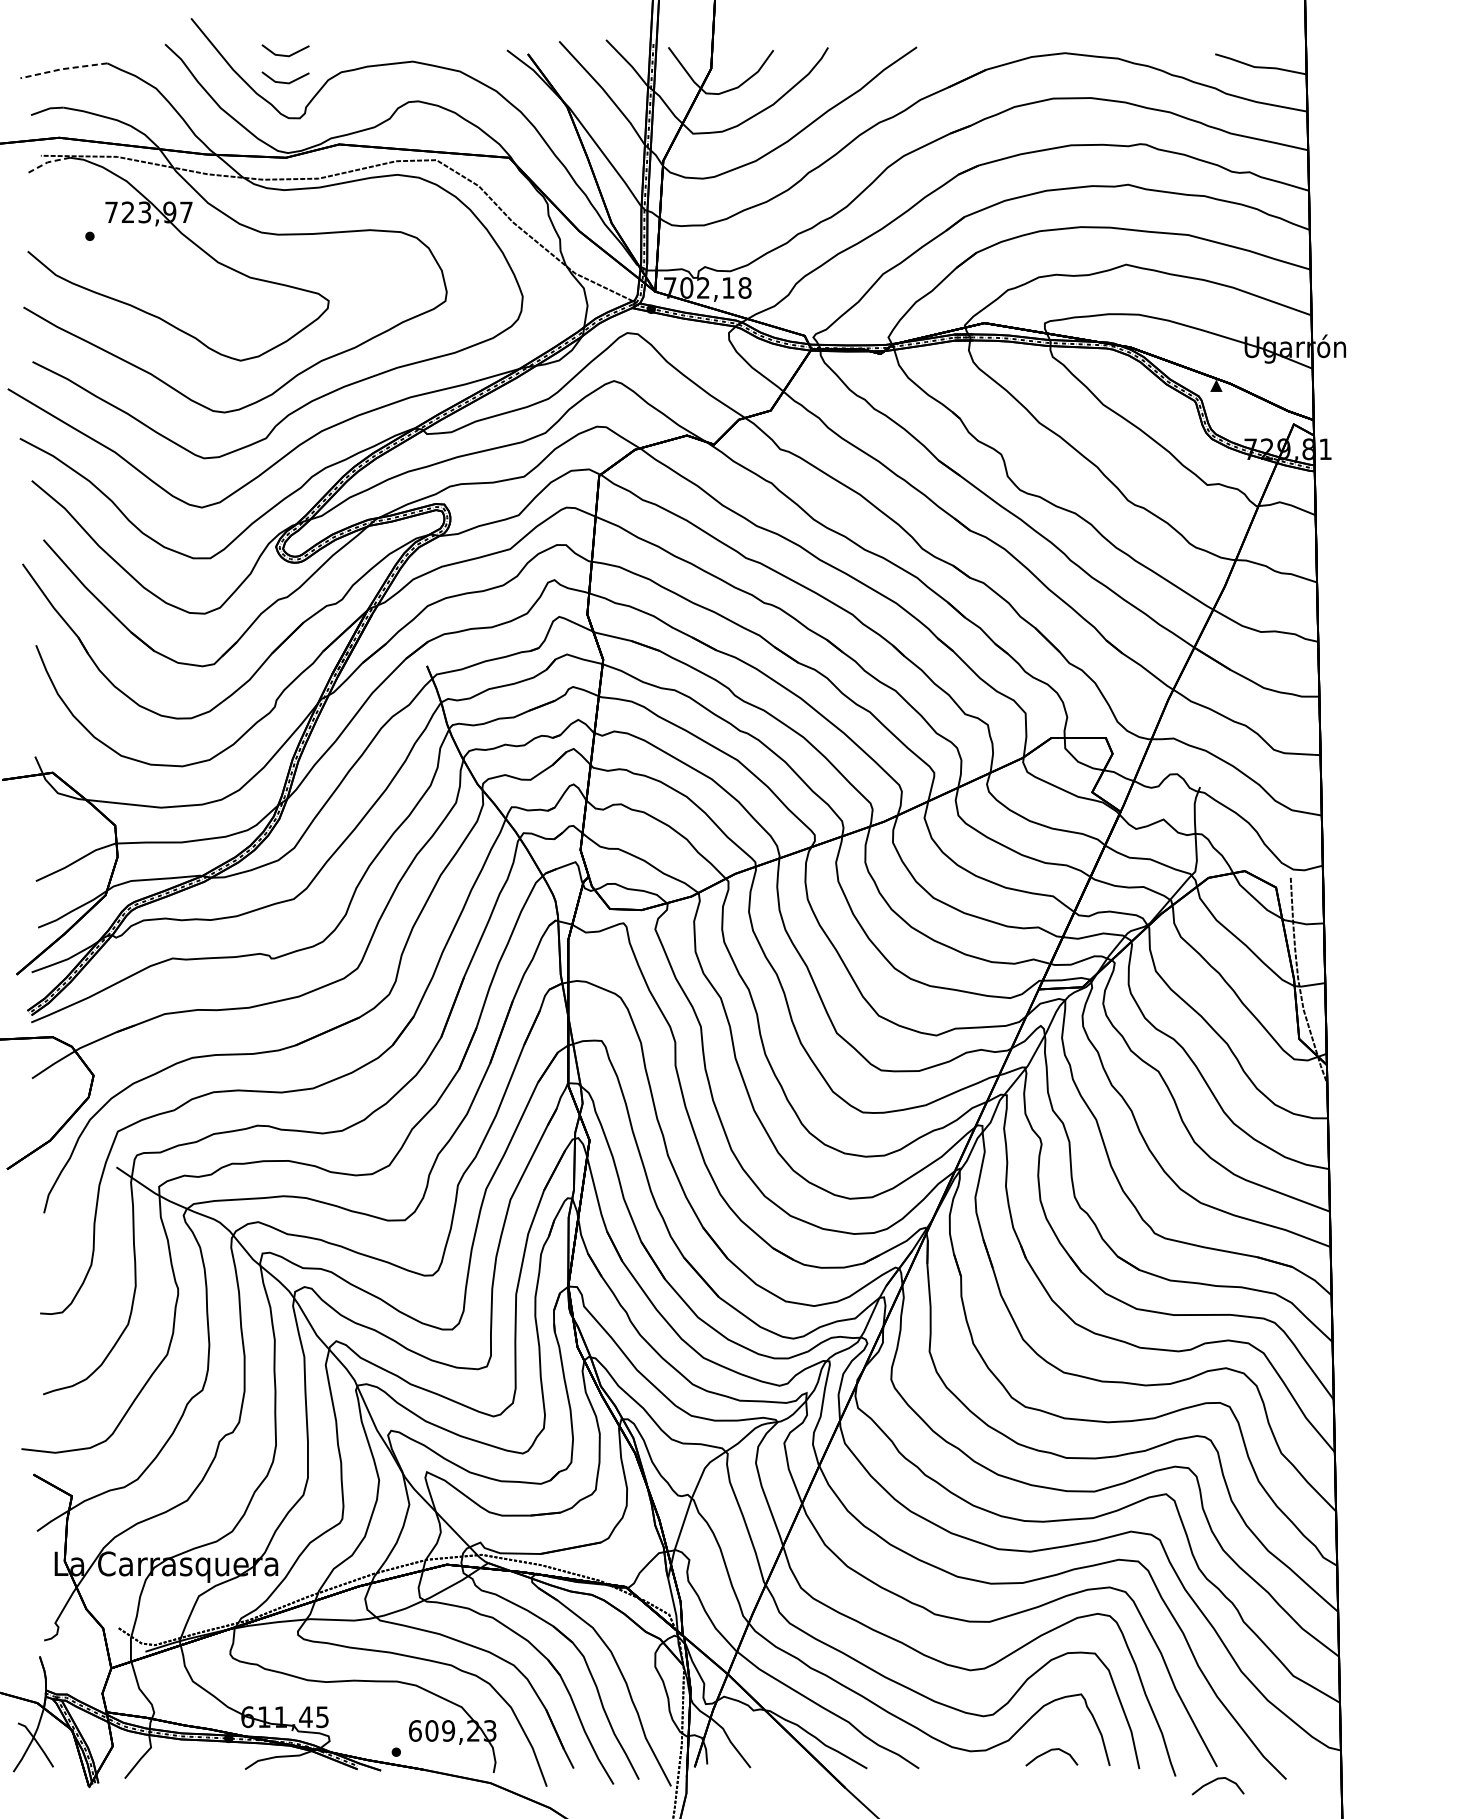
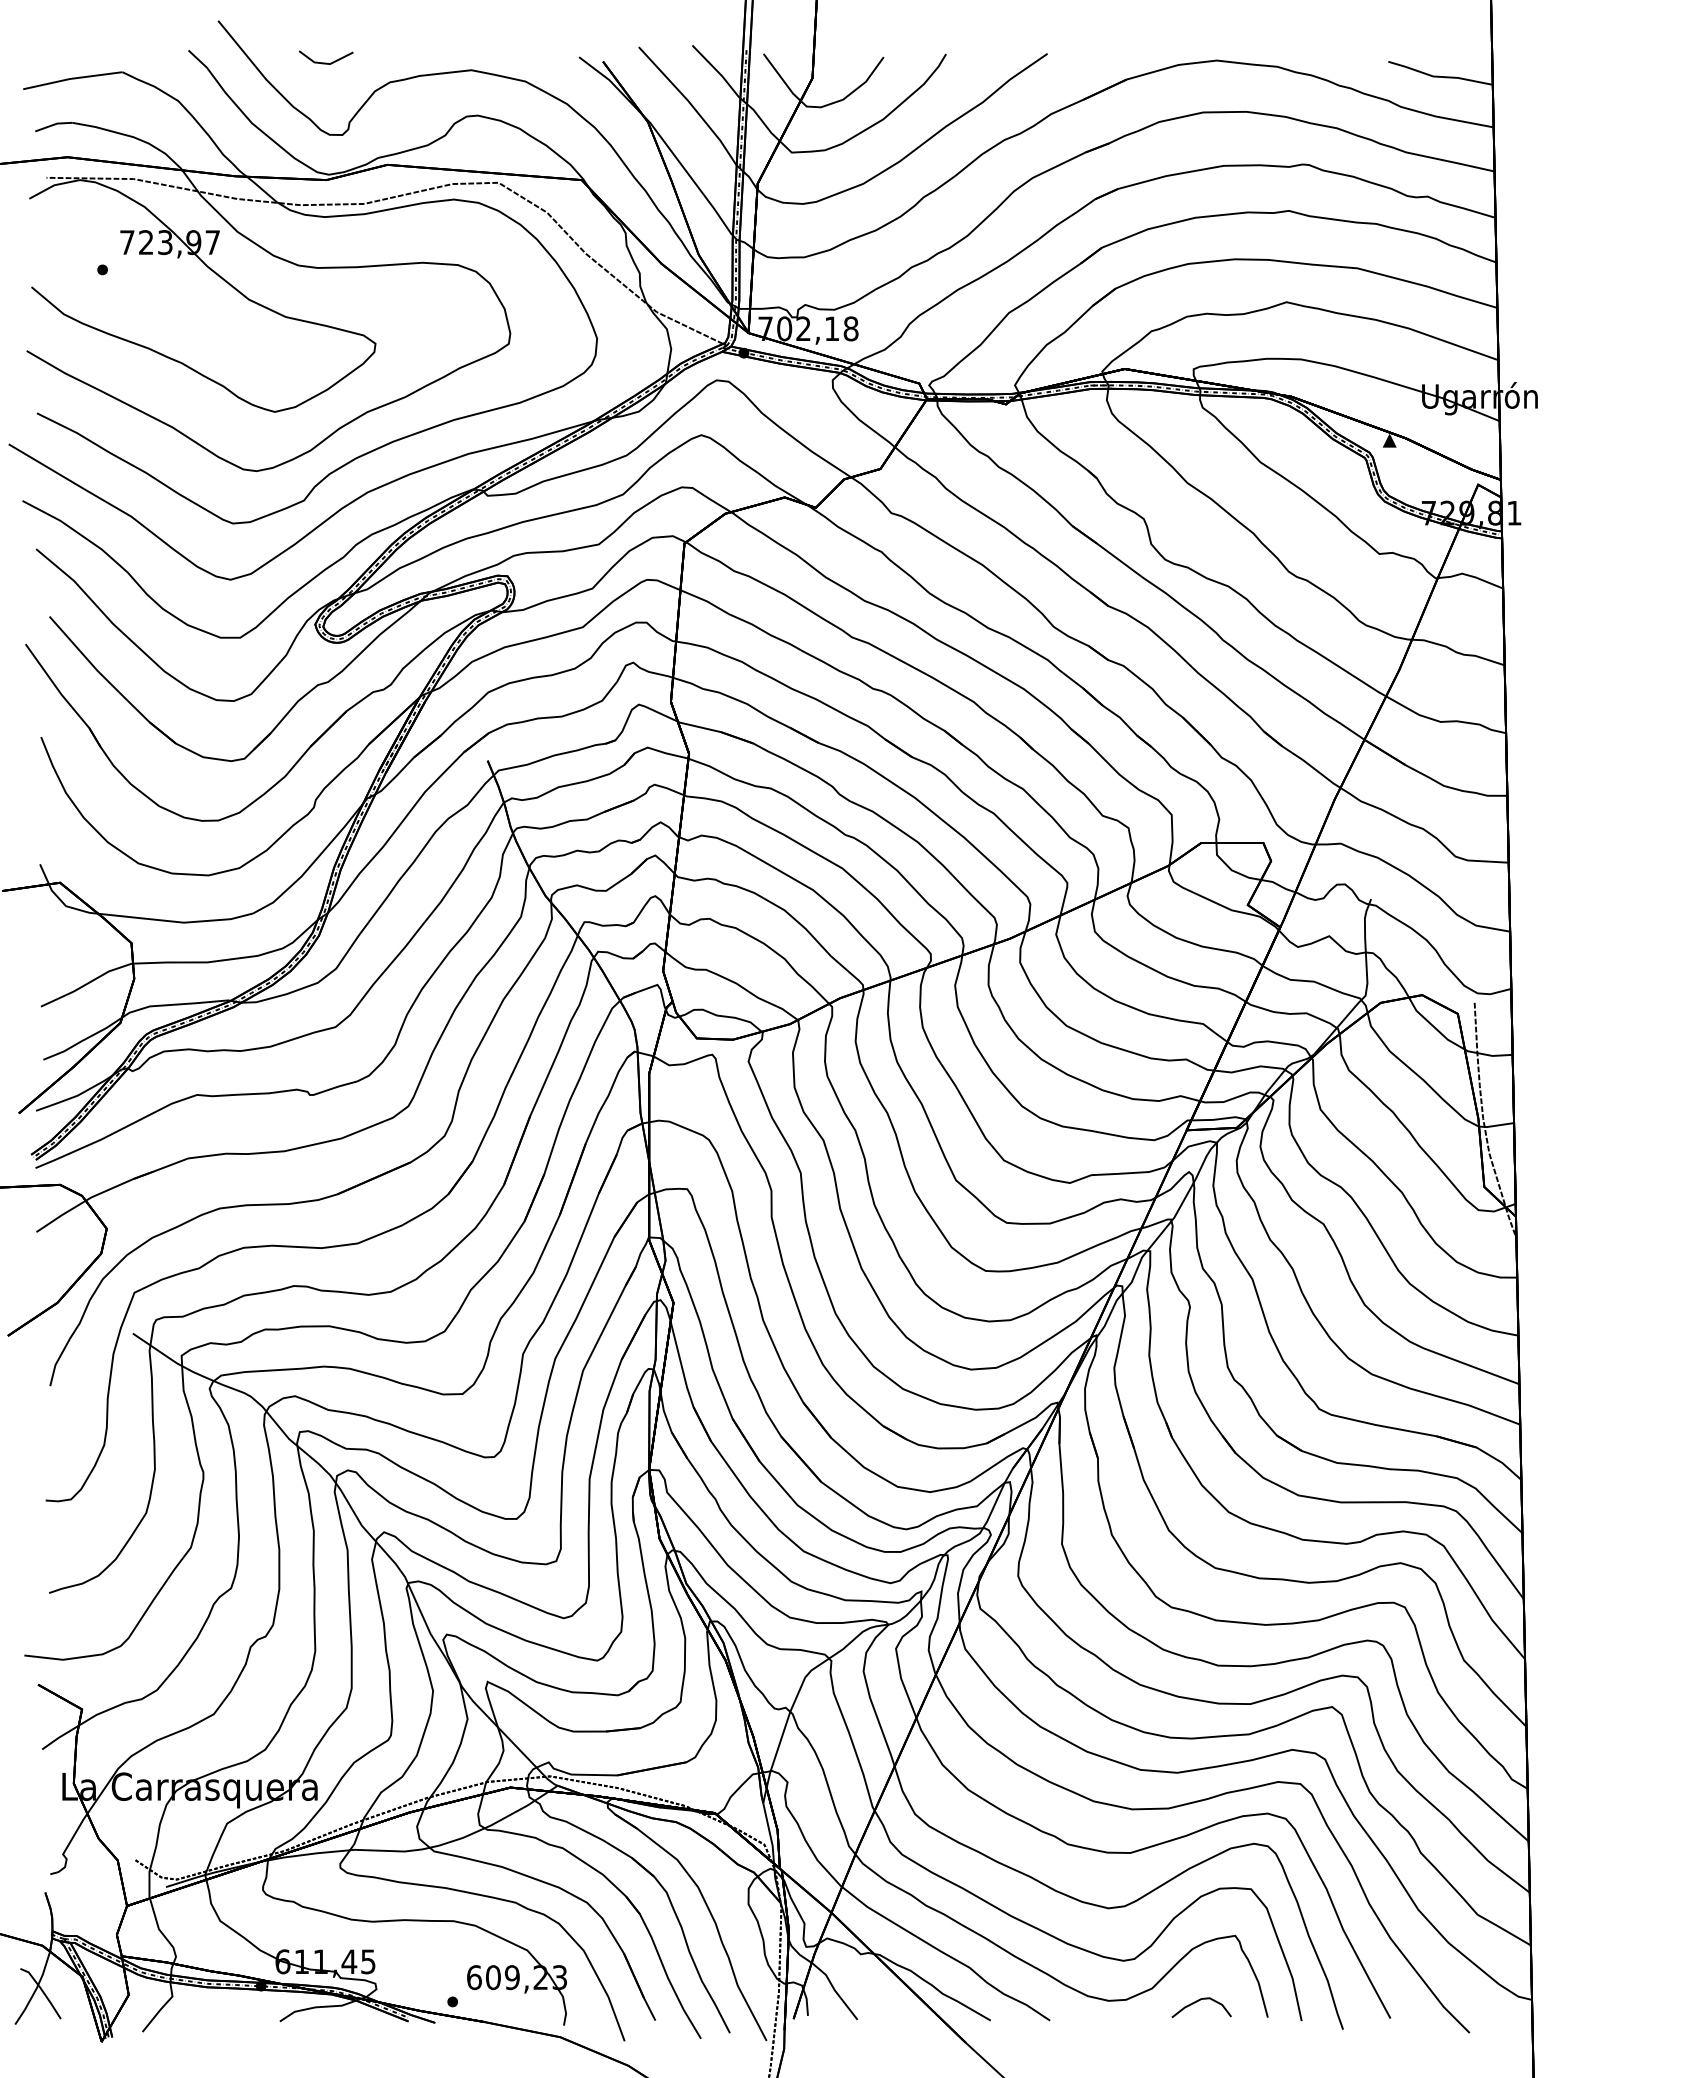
line: (62, 68) -> (71, 78), dashed -> solid
line: (285, 81) -> (325, 93), removed
line: (46, 162) -> (53, 185), dashed -> solid
curve: (1216, 1780) -> (1389, 2034), removed

